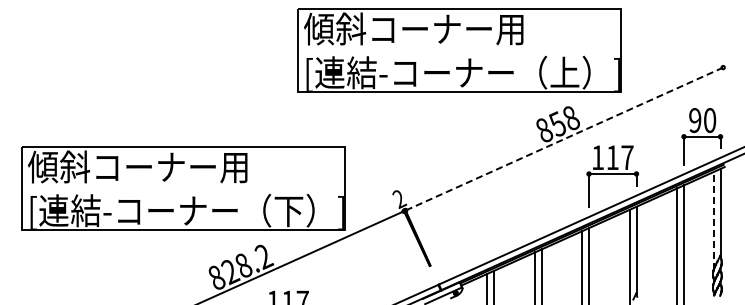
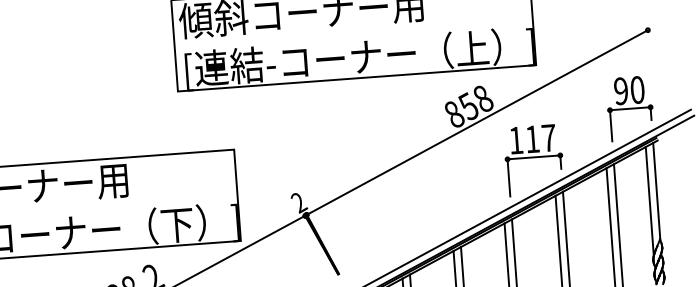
line: (563, 139) -> (476, 123), dashed -> solid
line: (713, 221) -> (649, 201), dashed -> solid

